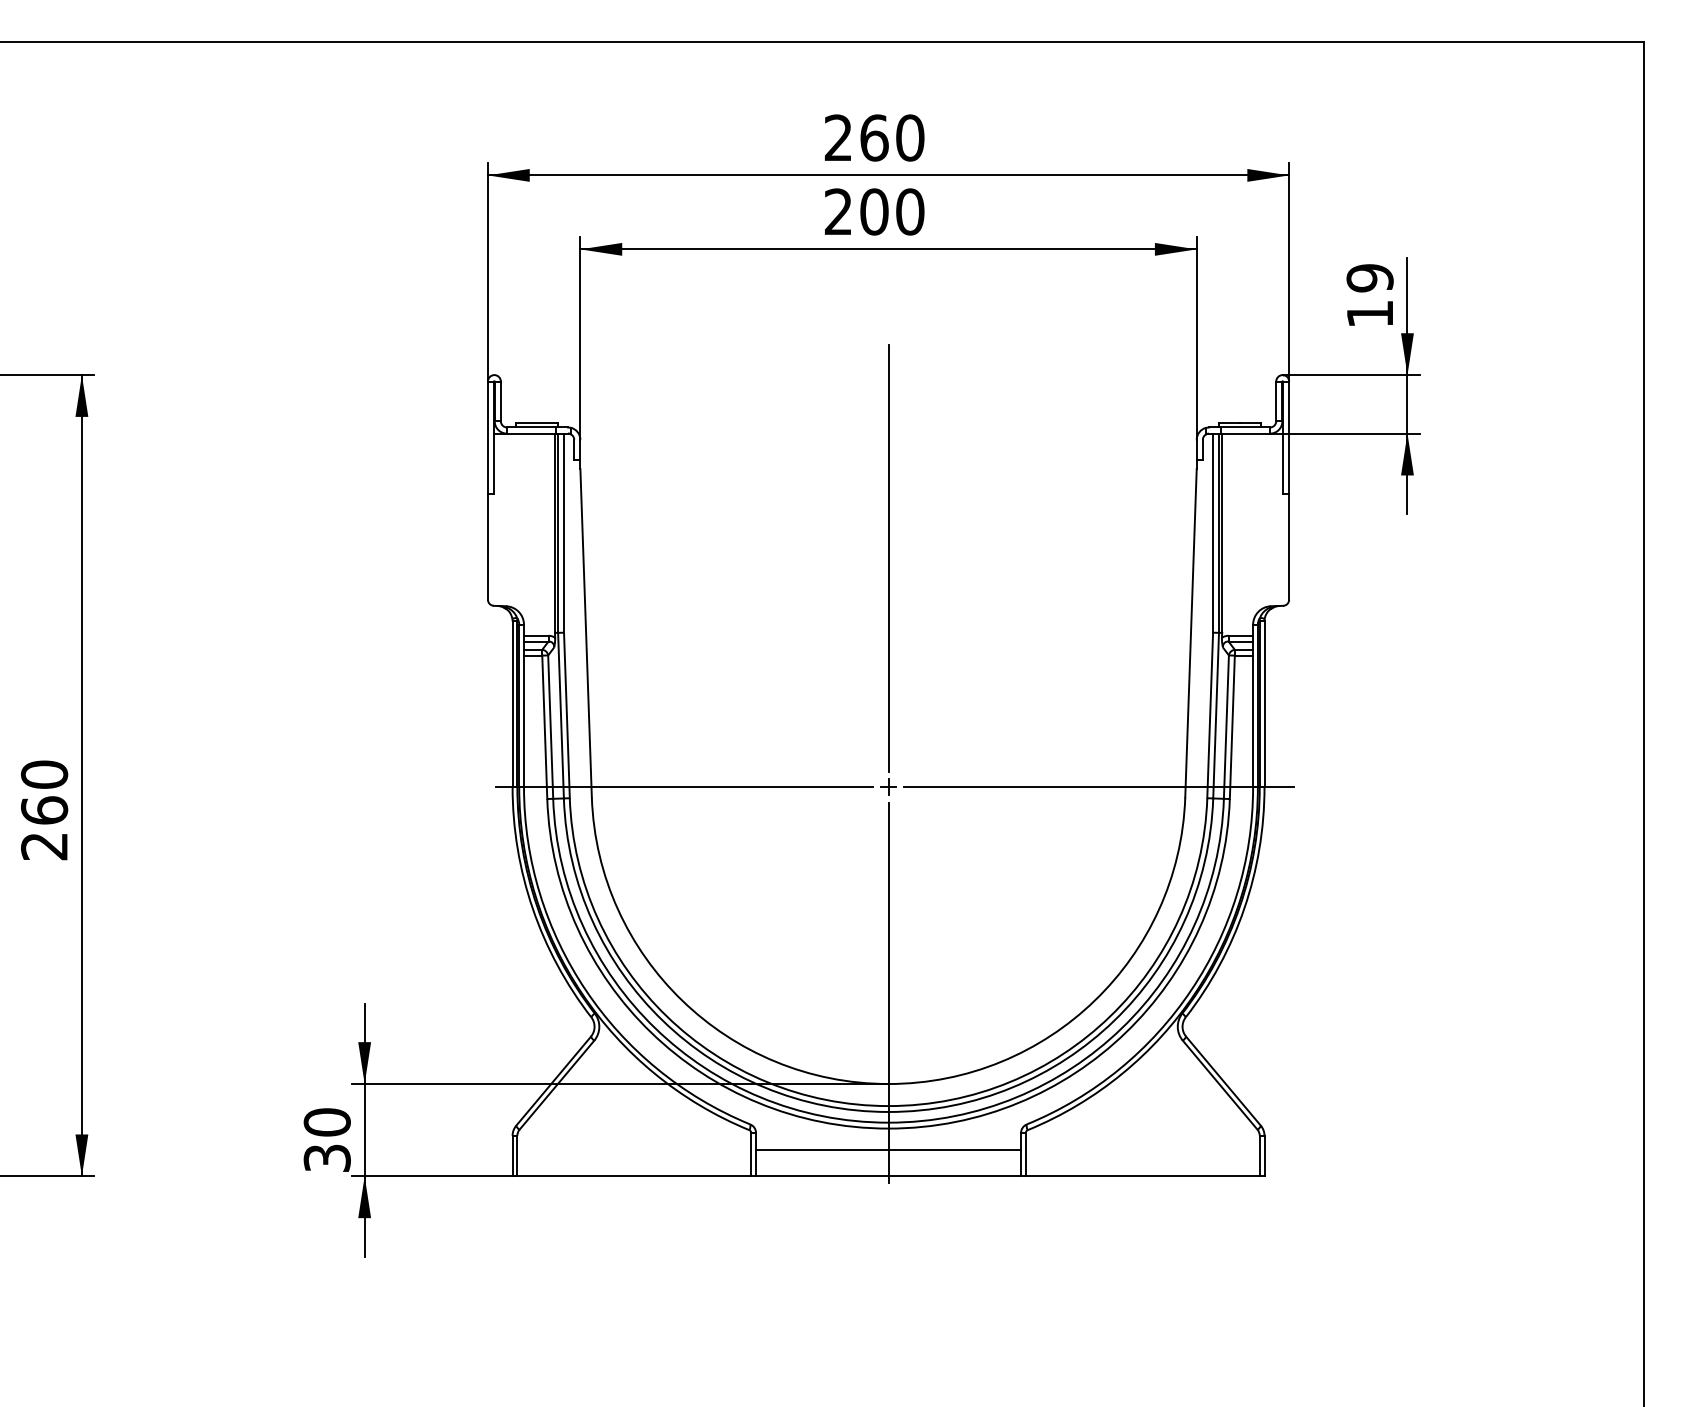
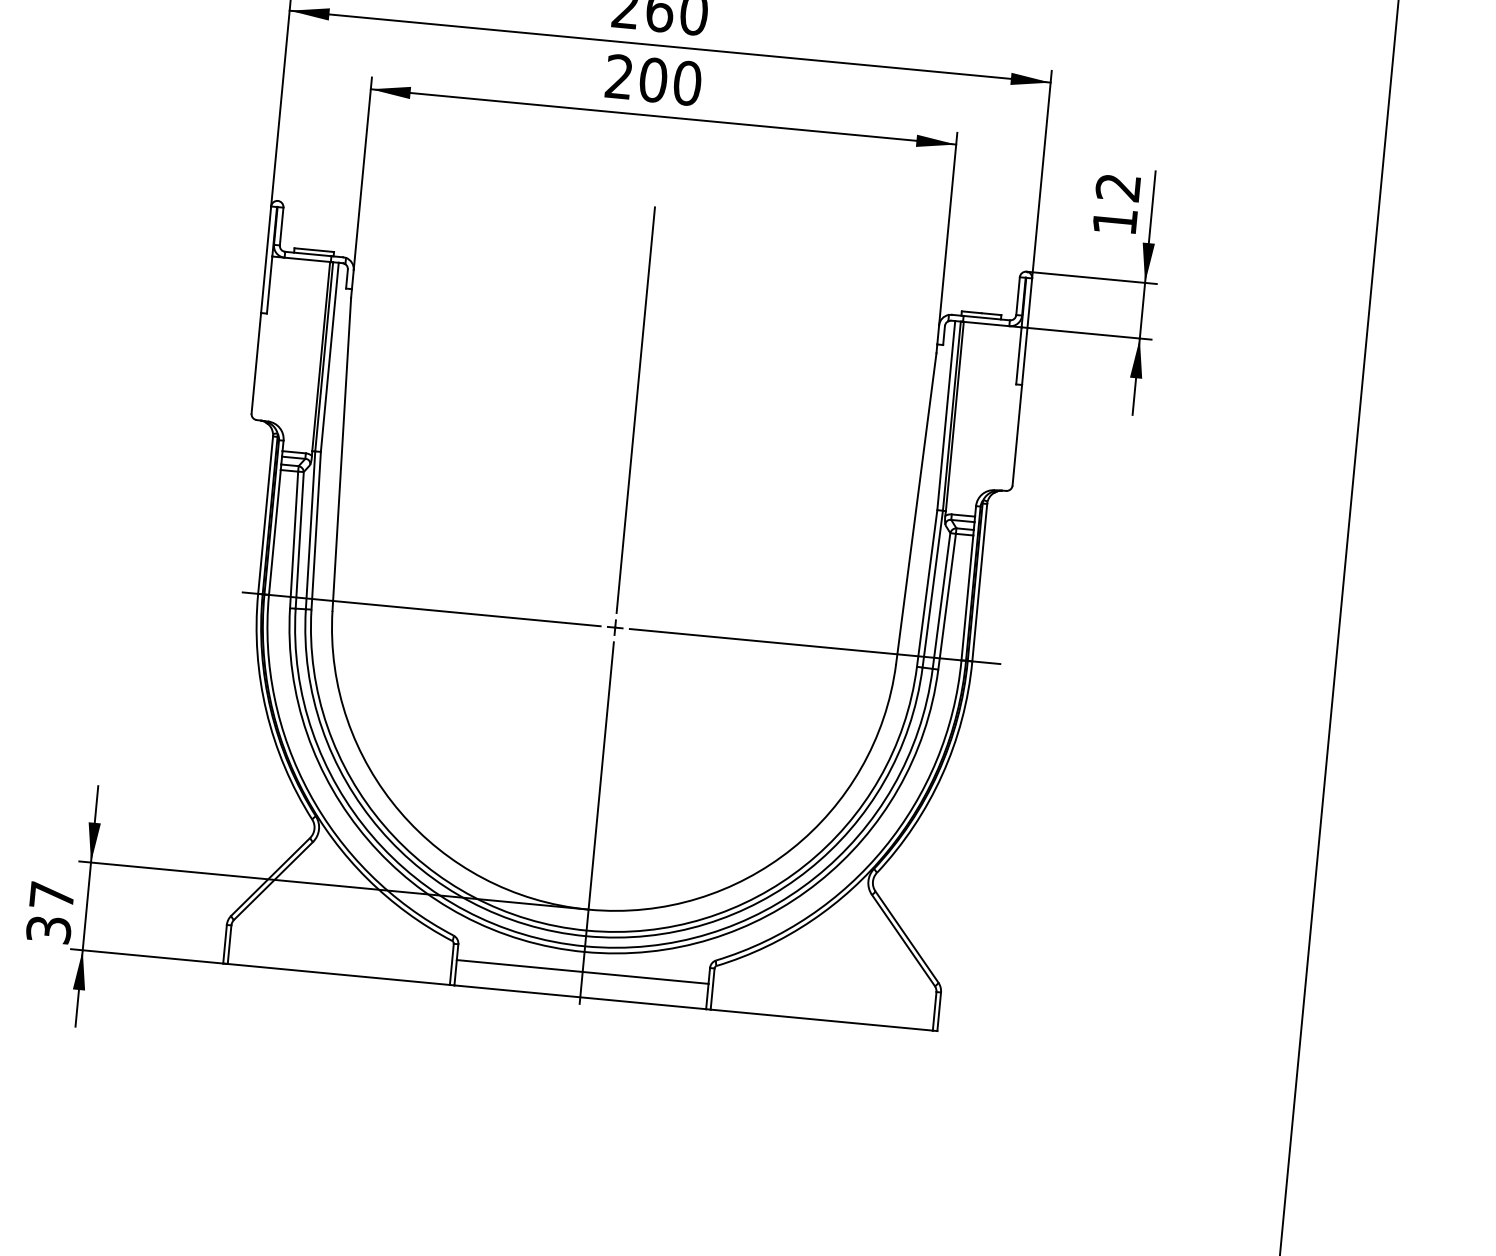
text: (1369, 278) -> (1117, 187), 19 -> 12
text: (326, 1122) -> (51, 895), 30 -> 37

